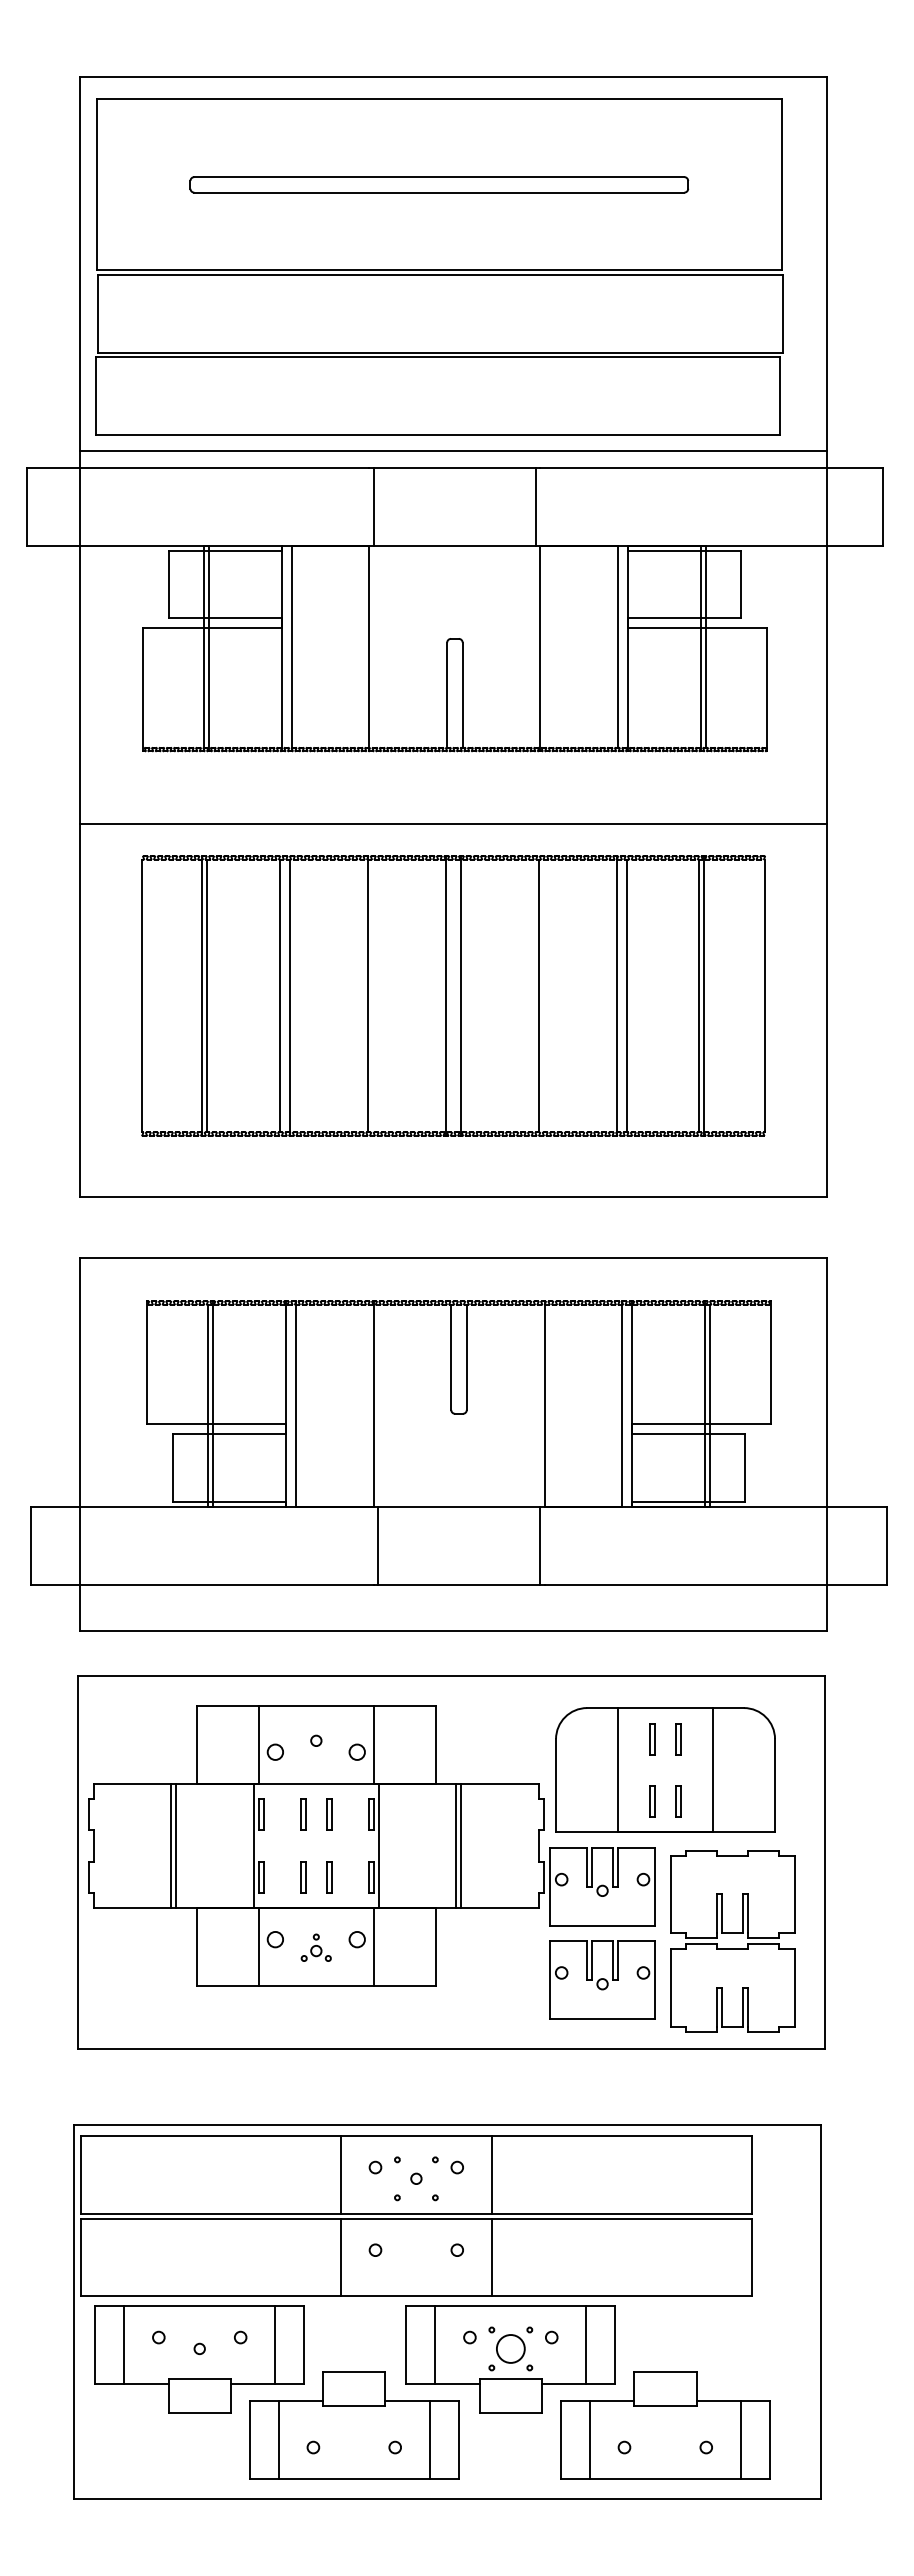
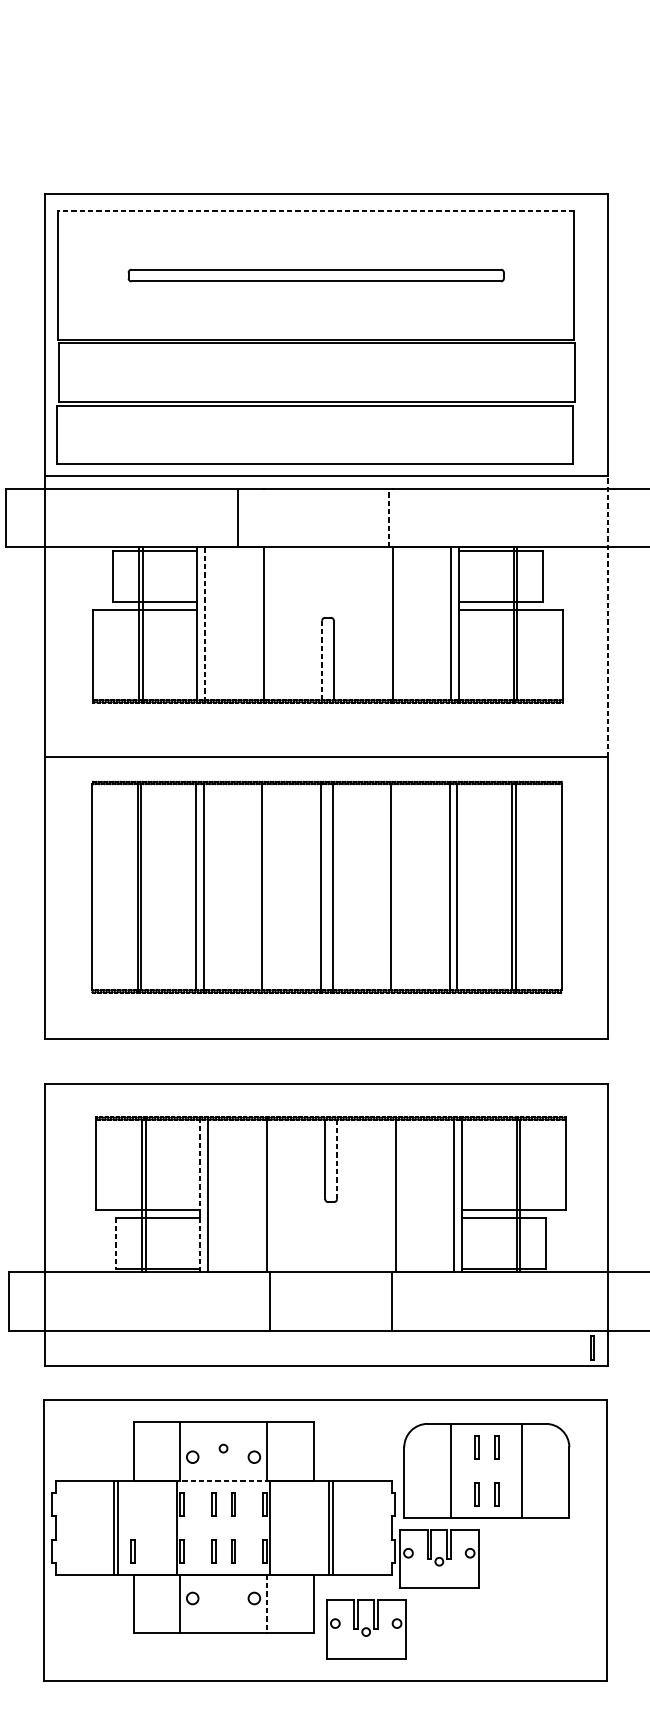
line: (438, 99) -> (315, 211), solid -> dashed
line: (374, 506) -> (237, 518), moved
line: (535, 506) -> (388, 518), solid -> dashed
line: (826, 637) -> (608, 616), solid -> dashed
line: (291, 648) -> (204, 625), solid -> dashed
line: (447, 695) -> (322, 660), solid -> dashed
line: (466, 1356) -> (336, 1158), solid -> dashed
line: (285, 1404) -> (200, 1195), solid -> dashed
line: (173, 1468) -> (115, 1243), solid -> dashed
part: (805, 1607) -> (592, 1348), added
line: (315, 1783) -> (222, 1480), solid -> dashed
part: (196, 1877) -> (133, 1551), added
part: (315, 1947) -> (222, 1604), removed
line: (373, 1947) -> (266, 1604), solid -> dashed
part: (732, 1948) -> (537, 1605), removed
part: (602, 1979) -> (366, 1628), moved

